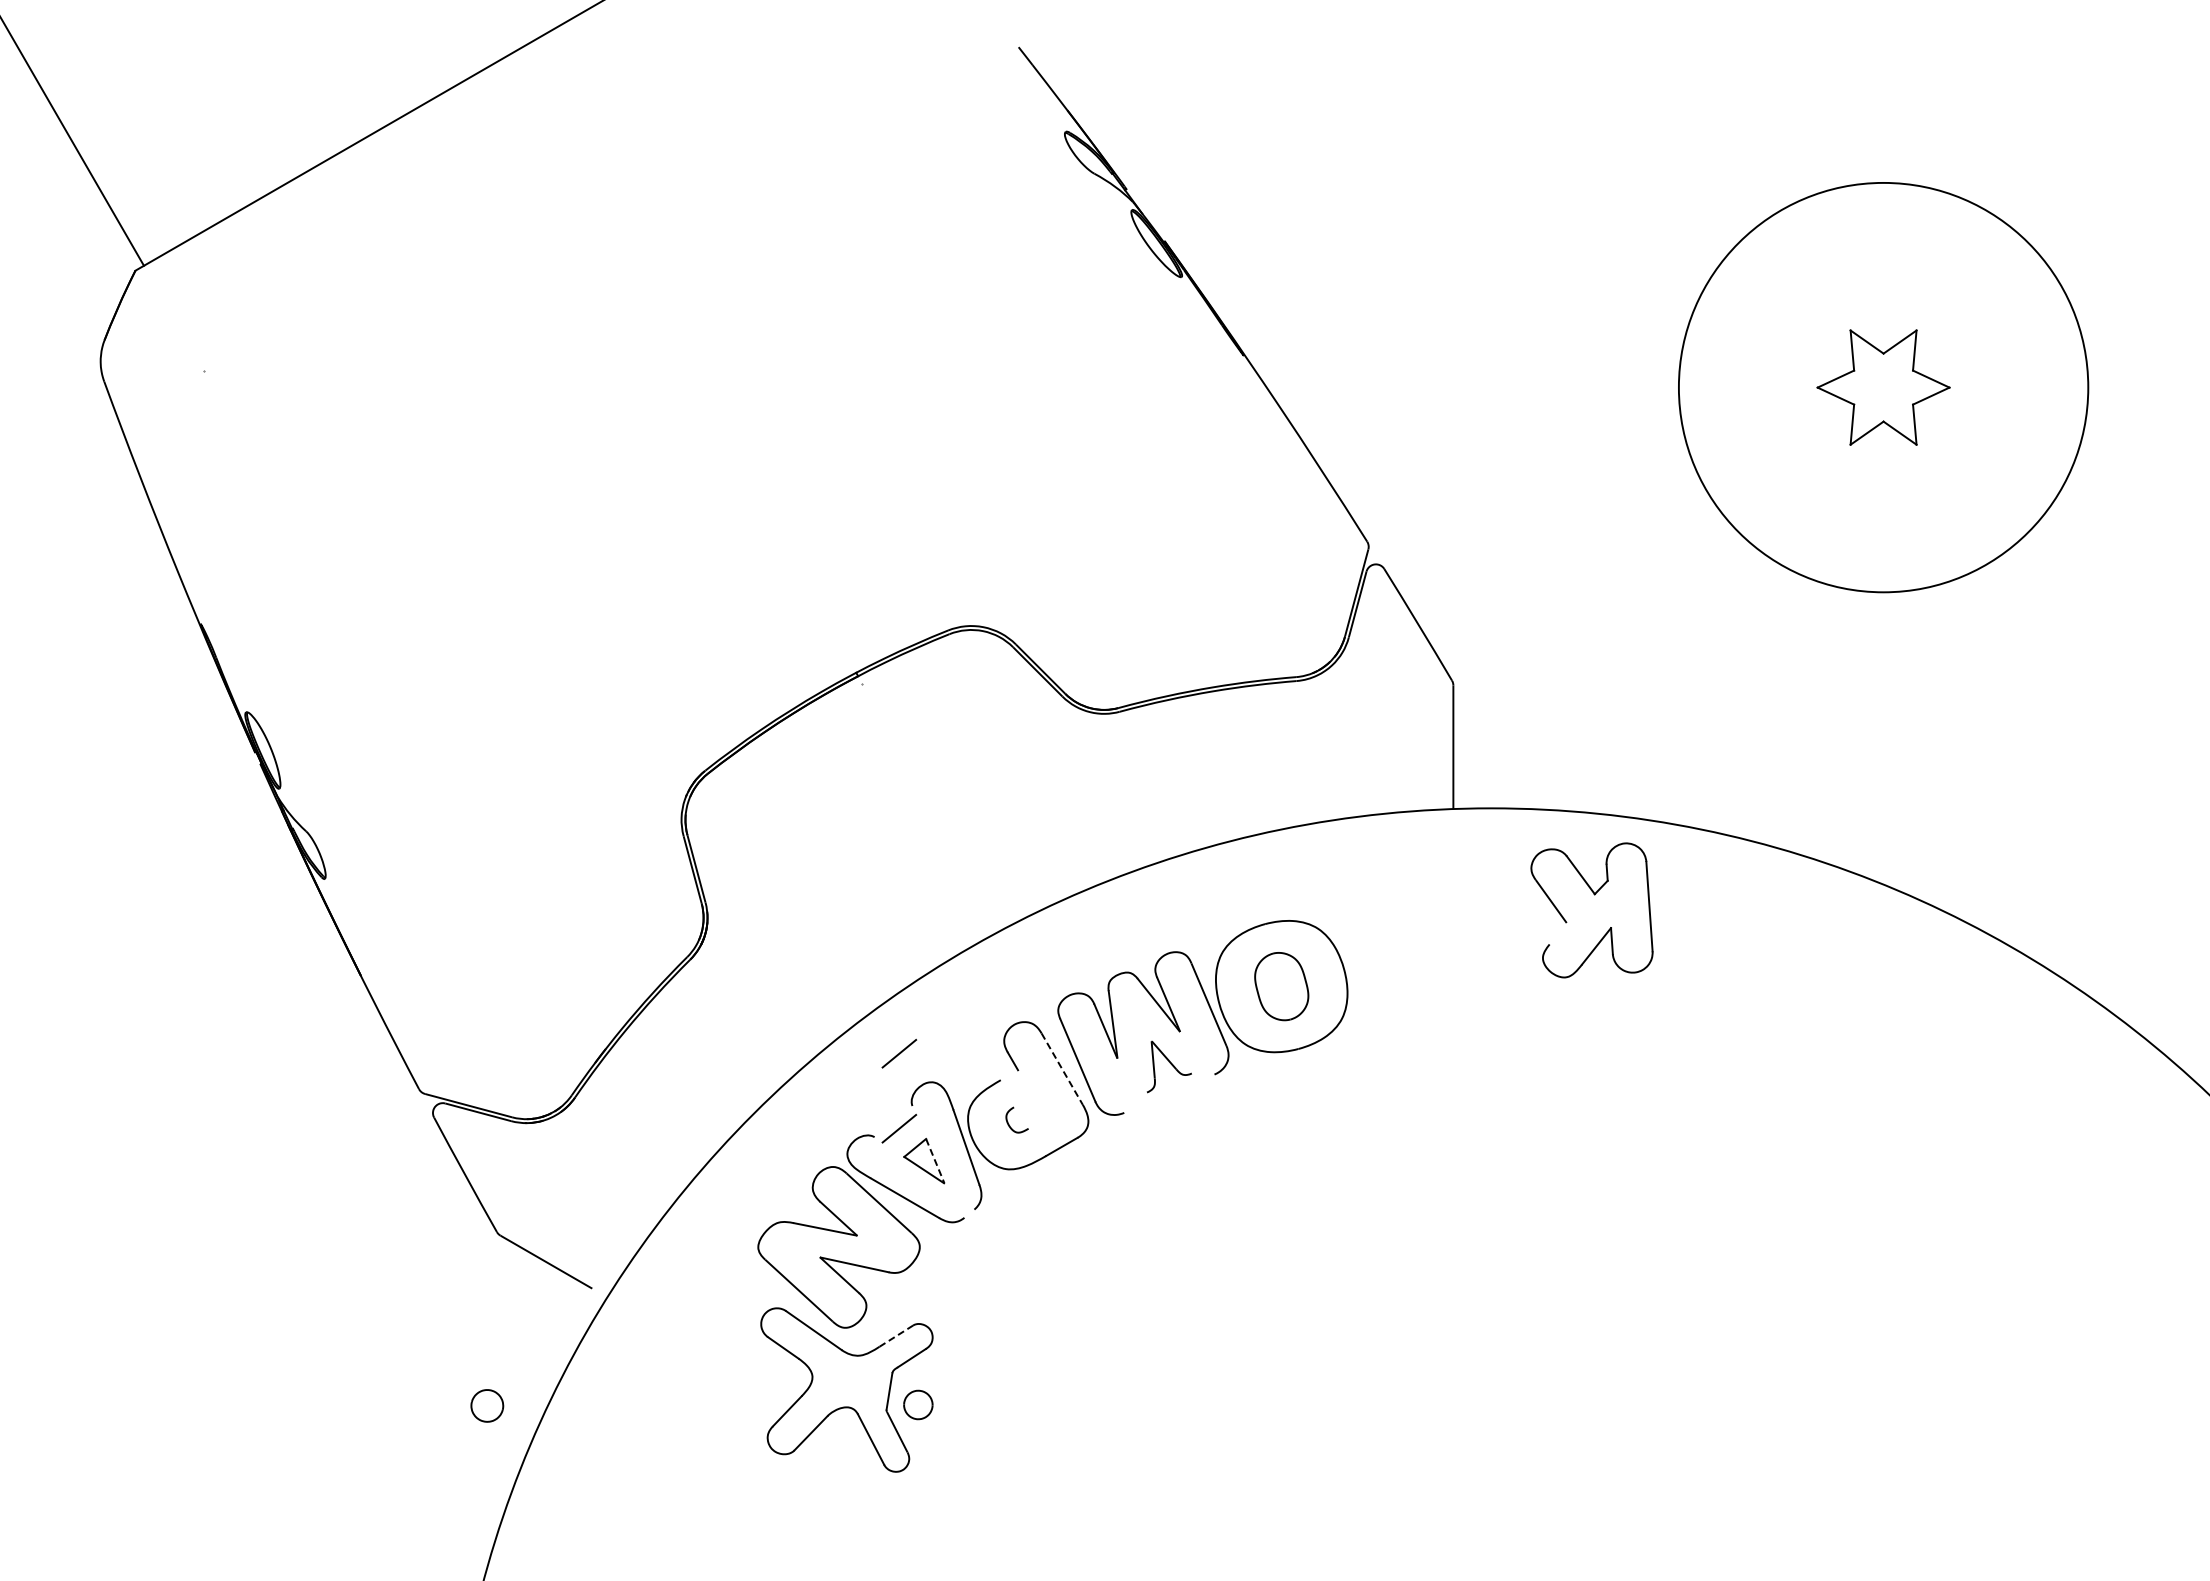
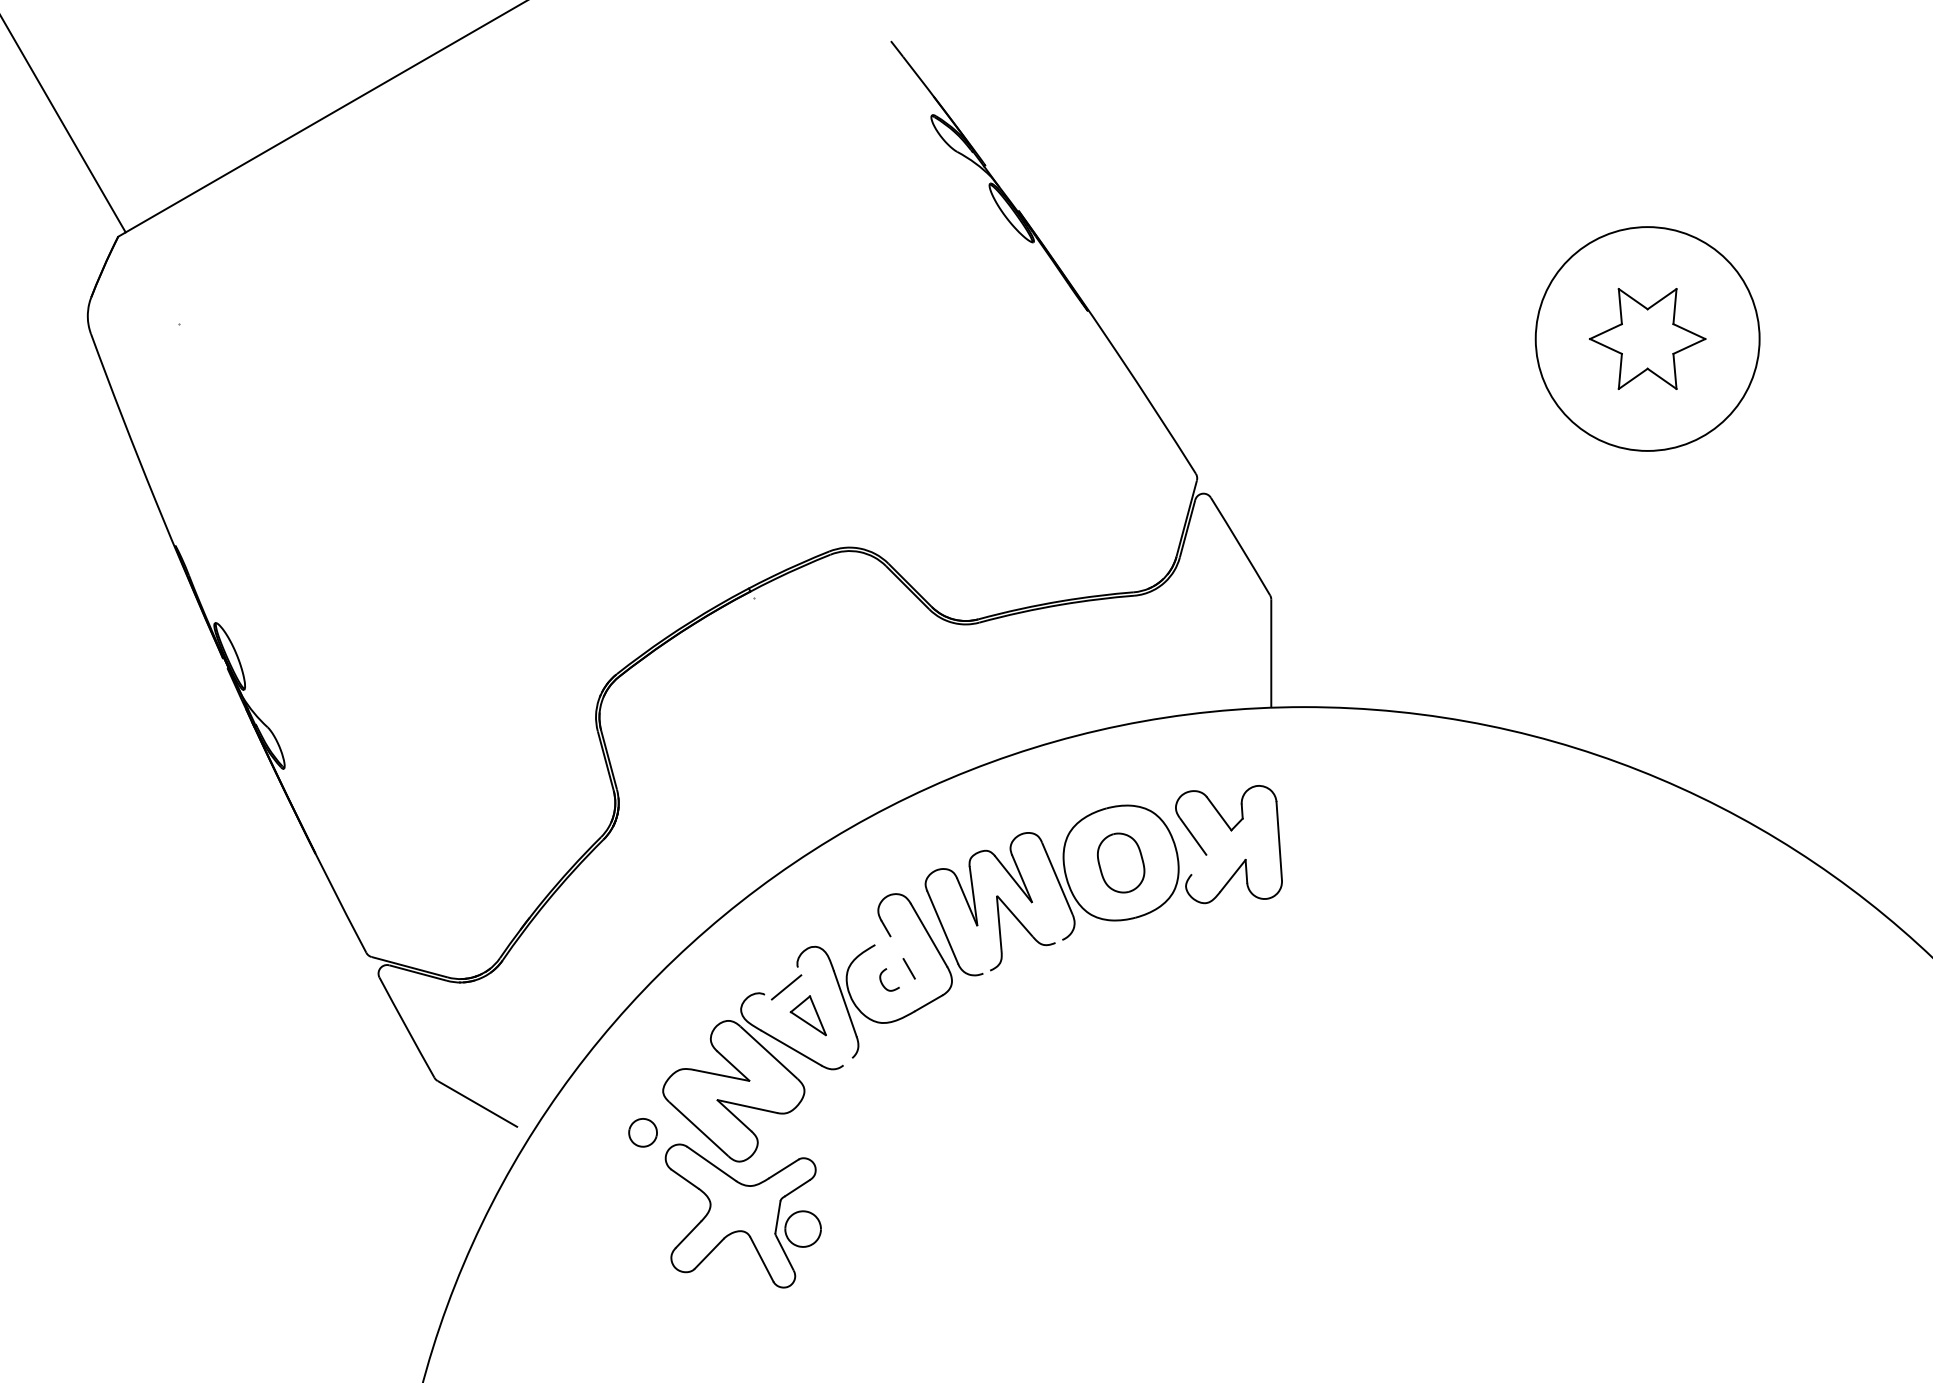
circle: (1883, 387) -> (1647, 338), size x0.62
part: (1594, 895) -> (1231, 831), moved
line: (899, 1053) -> (786, 921), removed
part: (1169, 1066) -> (1022, 932), size x1.67
line: (1062, 1069) -> (929, 935), dashed -> solid
line: (1039, 1107) -> (909, 968), added
line: (935, 1160) -> (818, 1015), dashed -> solid
line: (896, 1336) -> (784, 1169), dashed -> solid
part: (918, 1404) -> (803, 1228), size x1.43
part: (487, 1405) -> (643, 1132), moved

